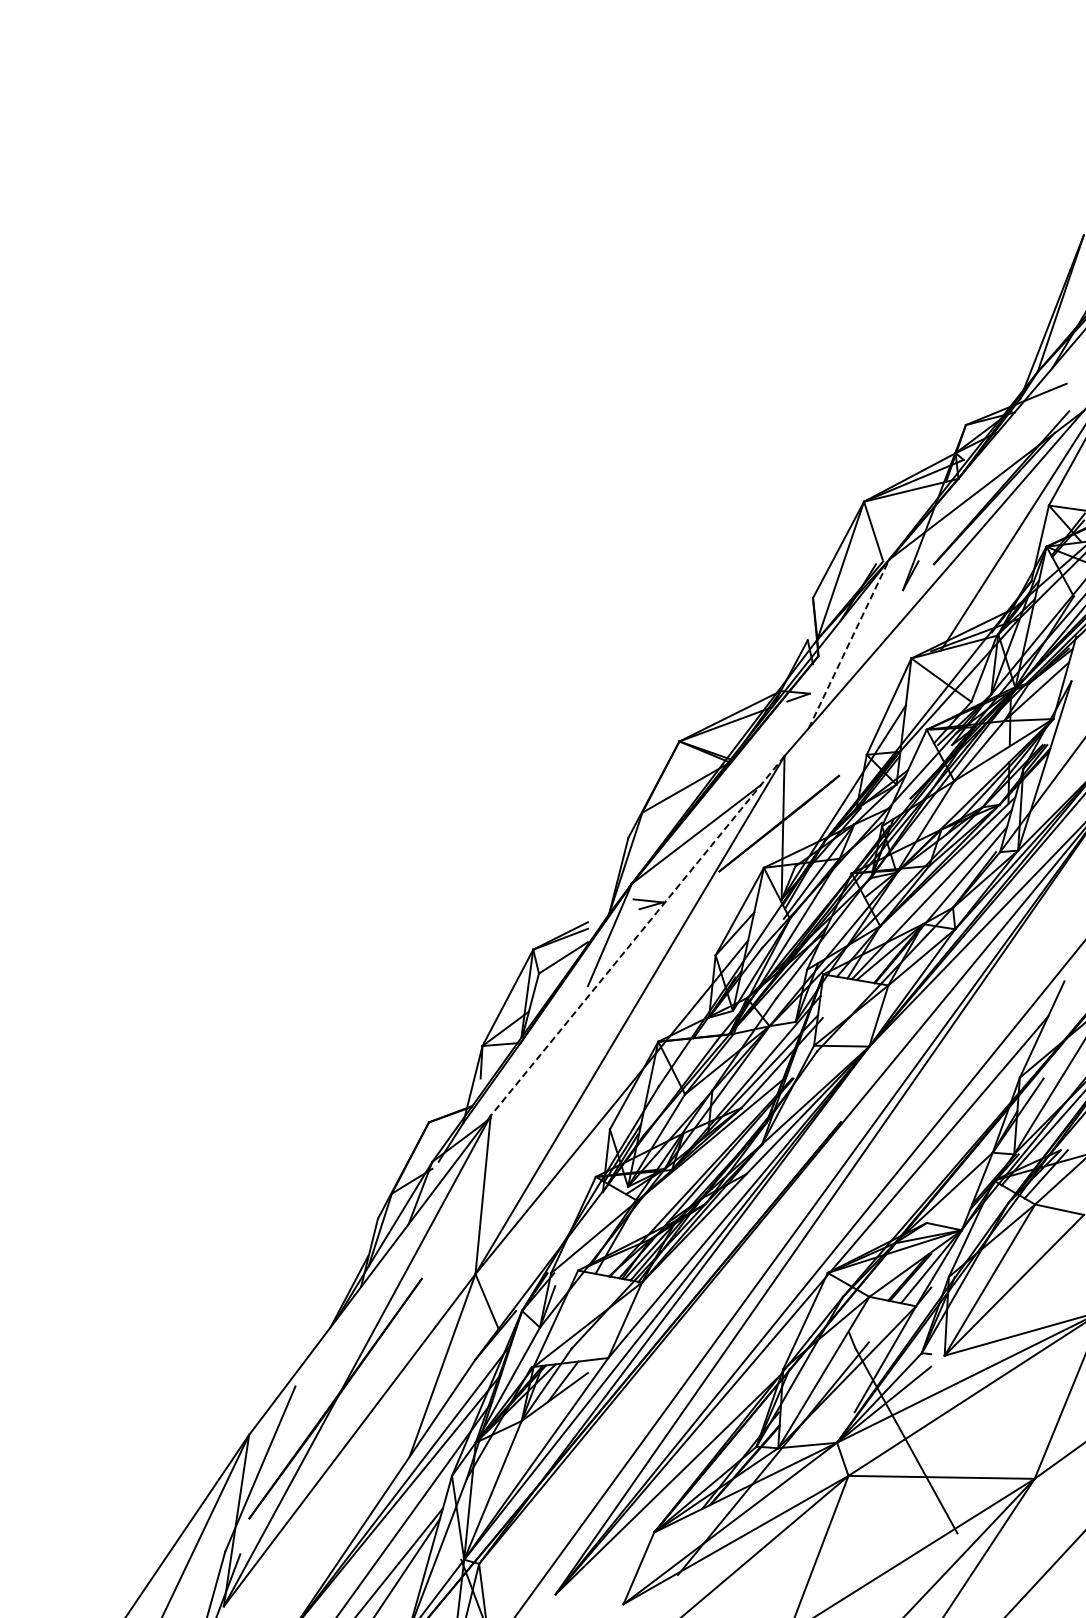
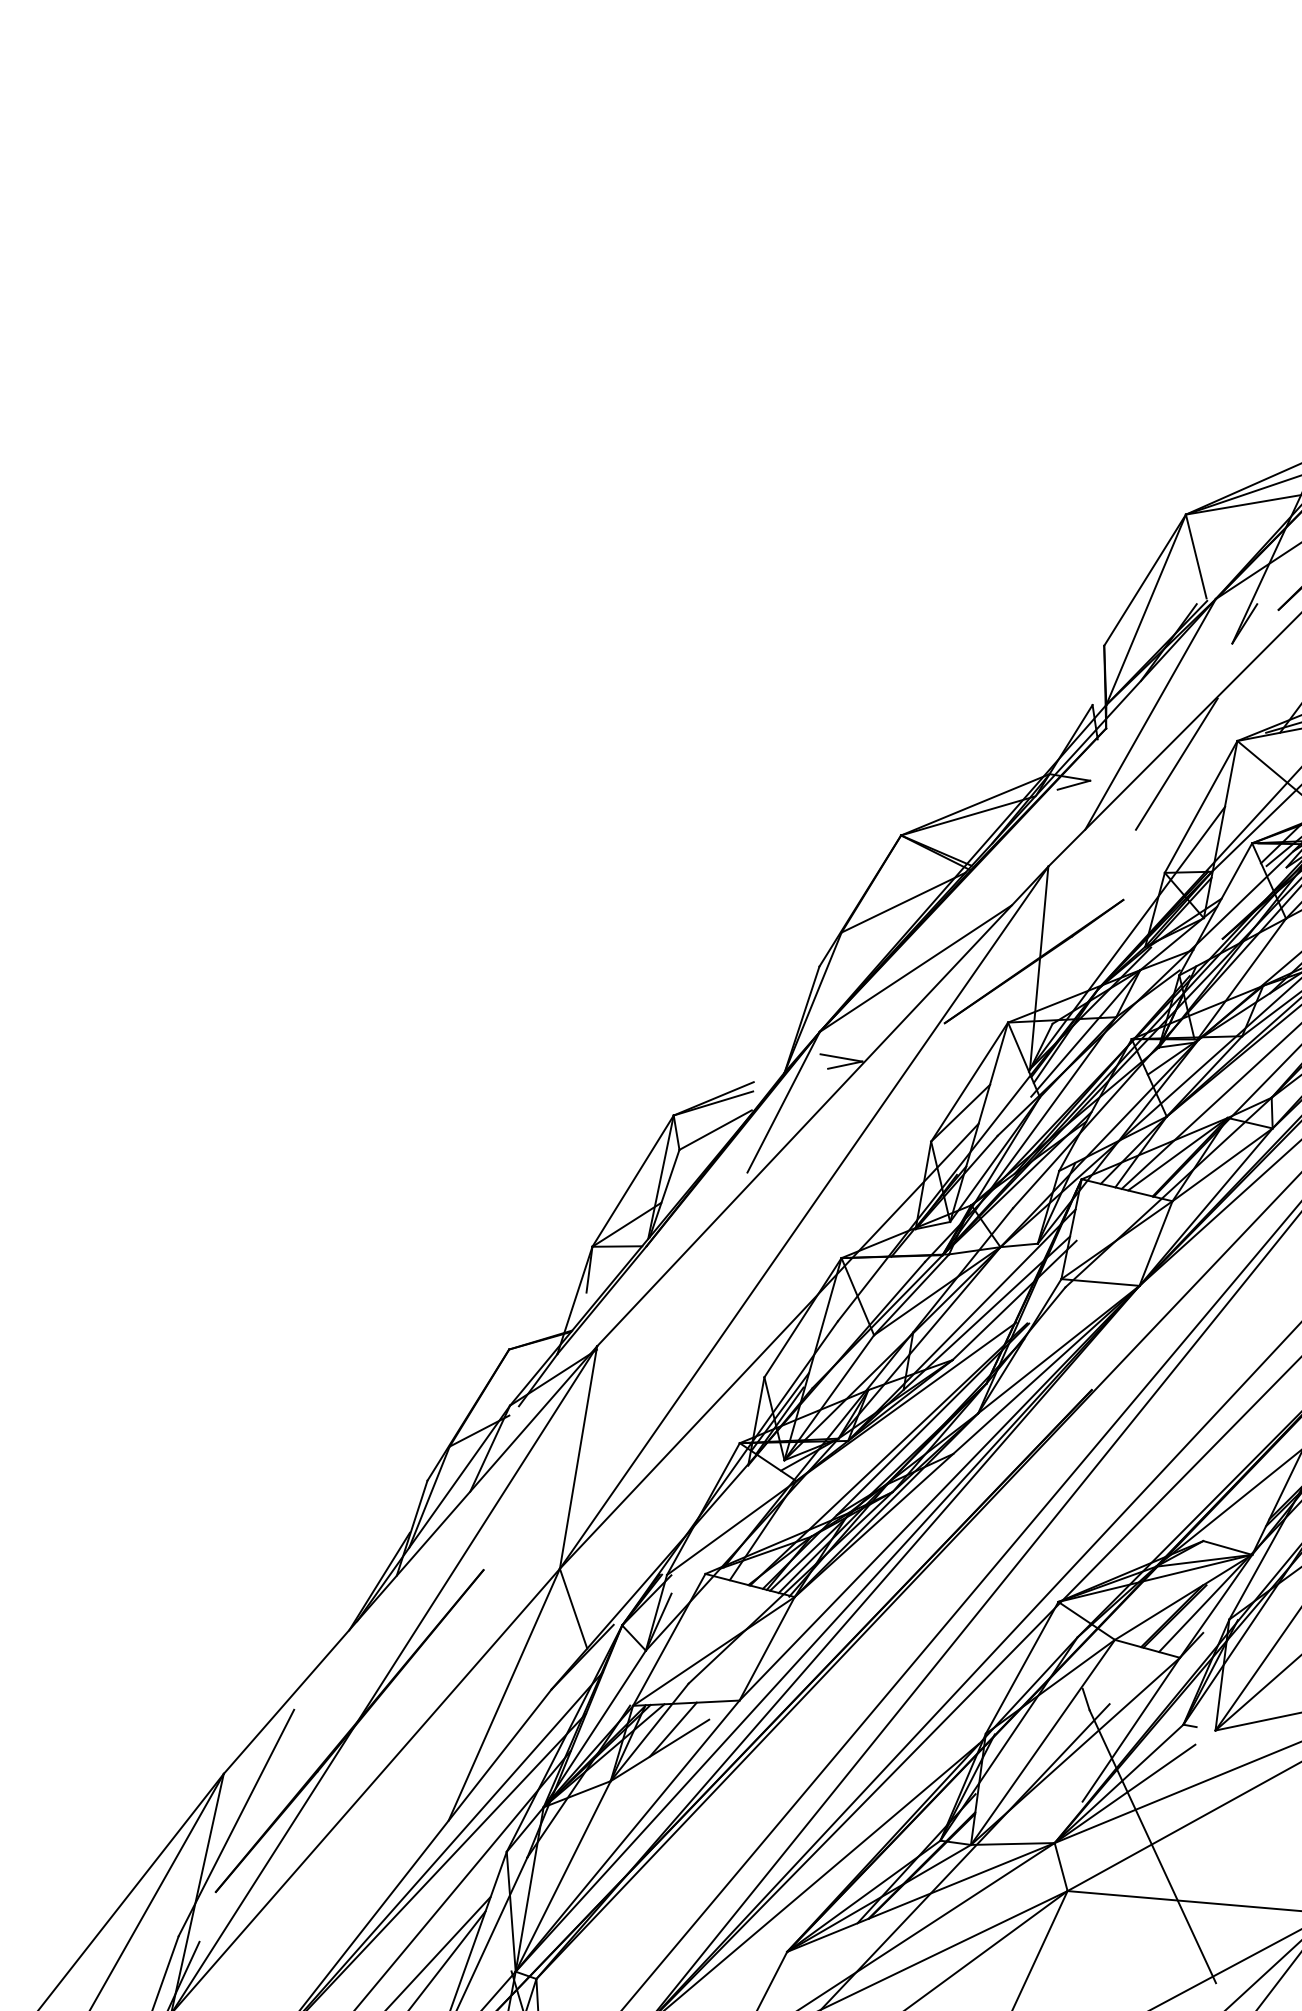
line: (849, 643) -> (1151, 713), dashed -> solid
line: (869, 677) -> (1176, 763), added
line: (637, 936) -> (822, 1107), dashed -> solid

